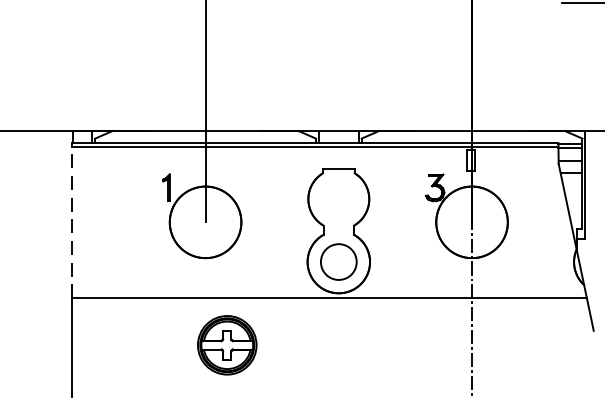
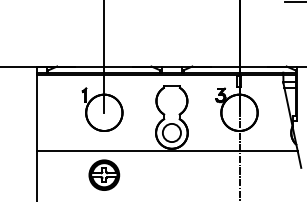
line: (71, 221) -> (36, 112), dashed -> solid
part: (227, 343) -> (104, 174), moved

